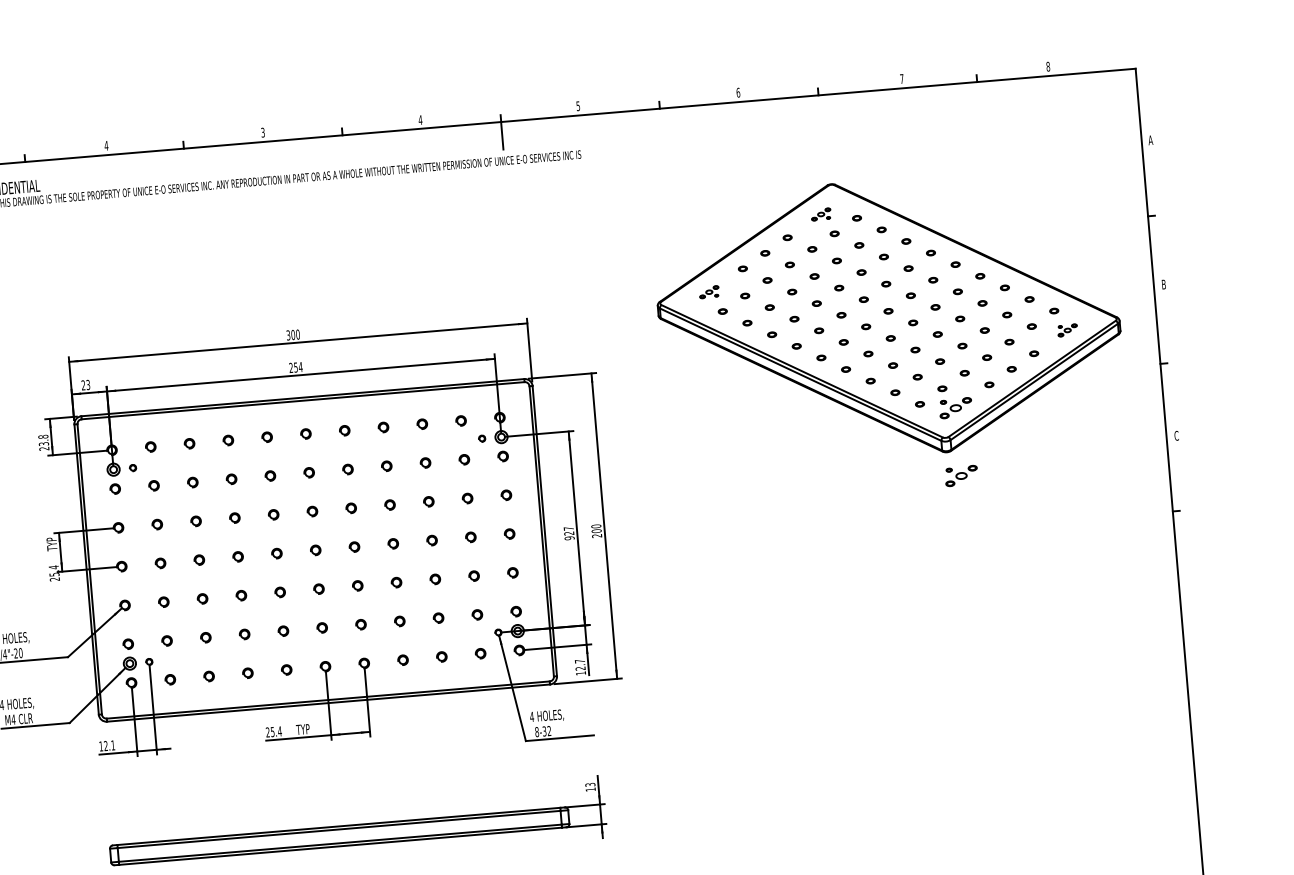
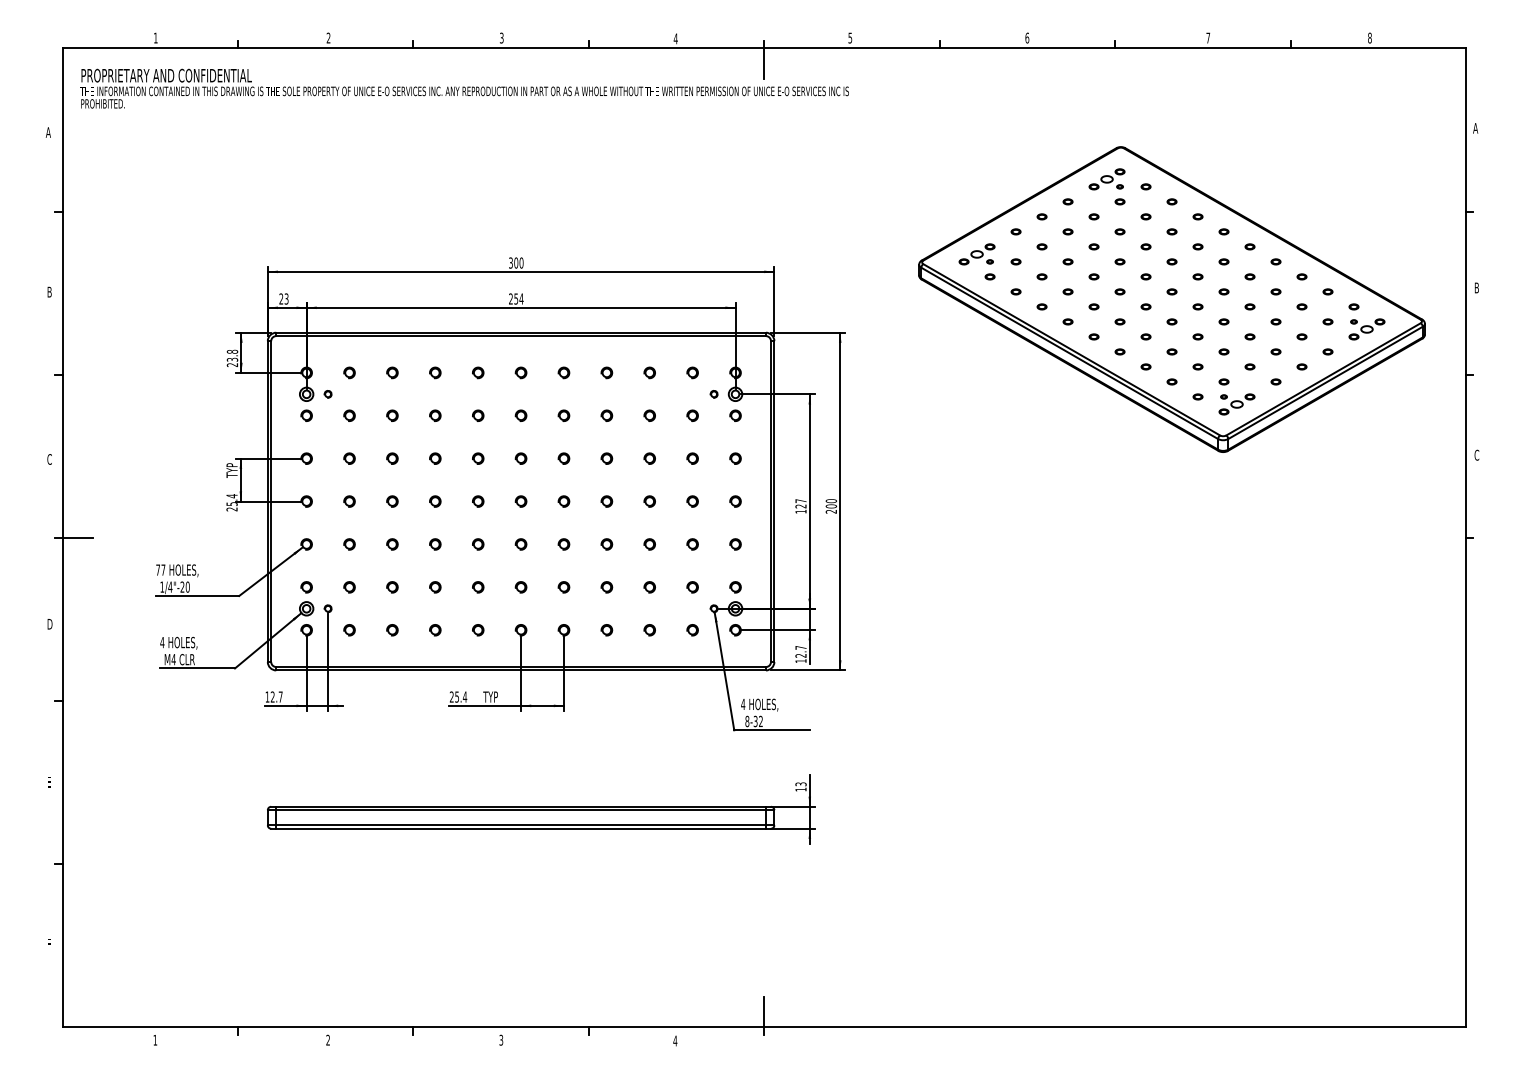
text: (106, 145) -> (328, 37), 4 -> 2
part: (820, 214) -> (1106, 179), size x1.67
part: (708, 292) -> (976, 254), size x1.67
part: (1067, 330) -> (1366, 329), size x1.67
part: (961, 476) -> (1236, 479), removed
text: (569, 538) -> (800, 511), 927 -> 127
text: (112, 744) -> (280, 696), 12.1 -> 12.7

